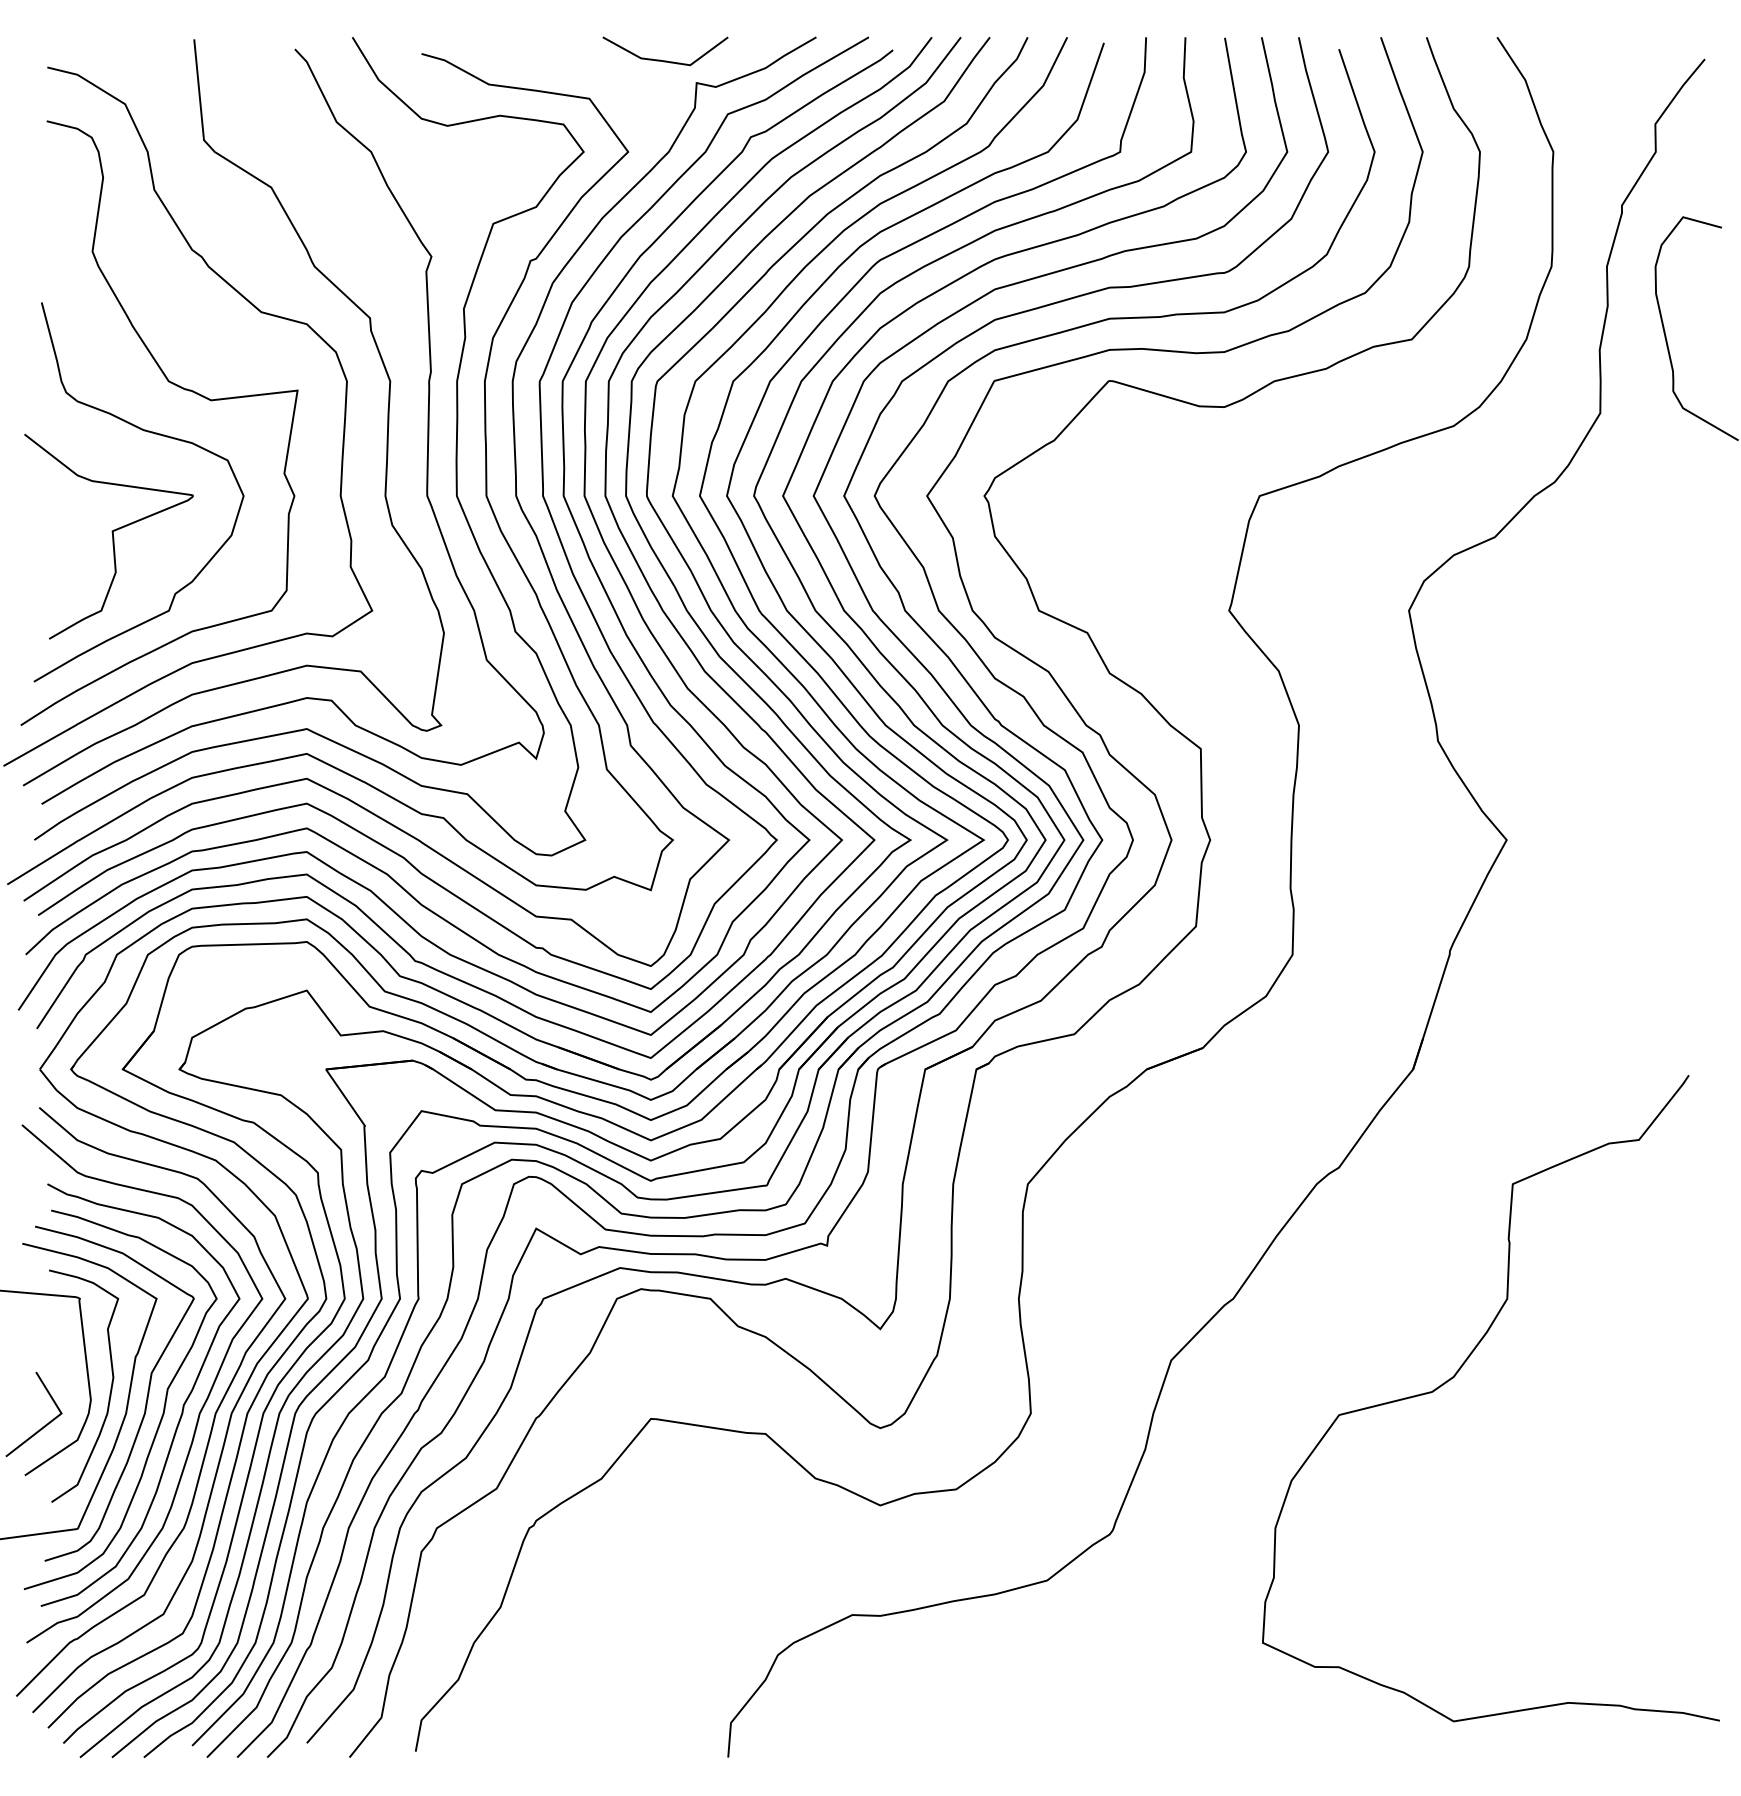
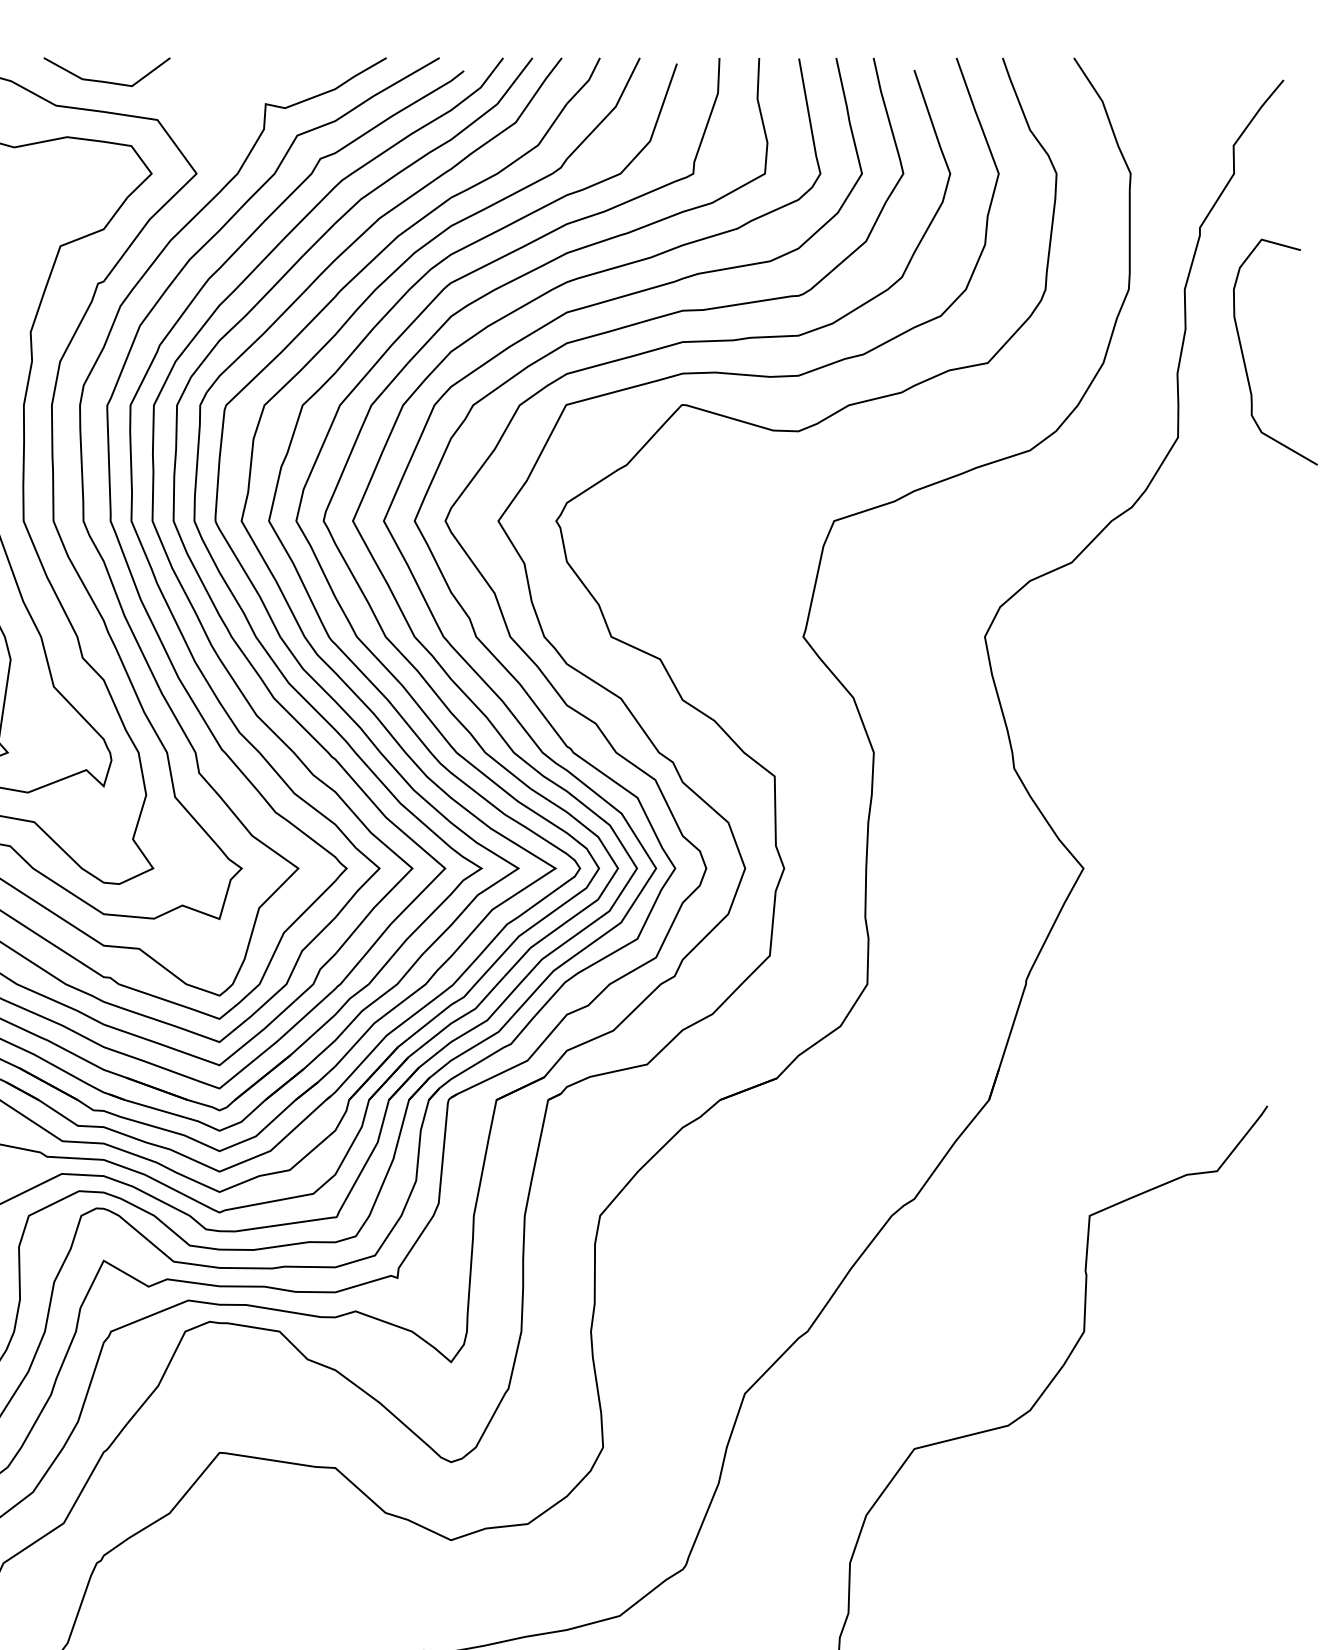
line: (665, 60) -> (107, 81), moved

